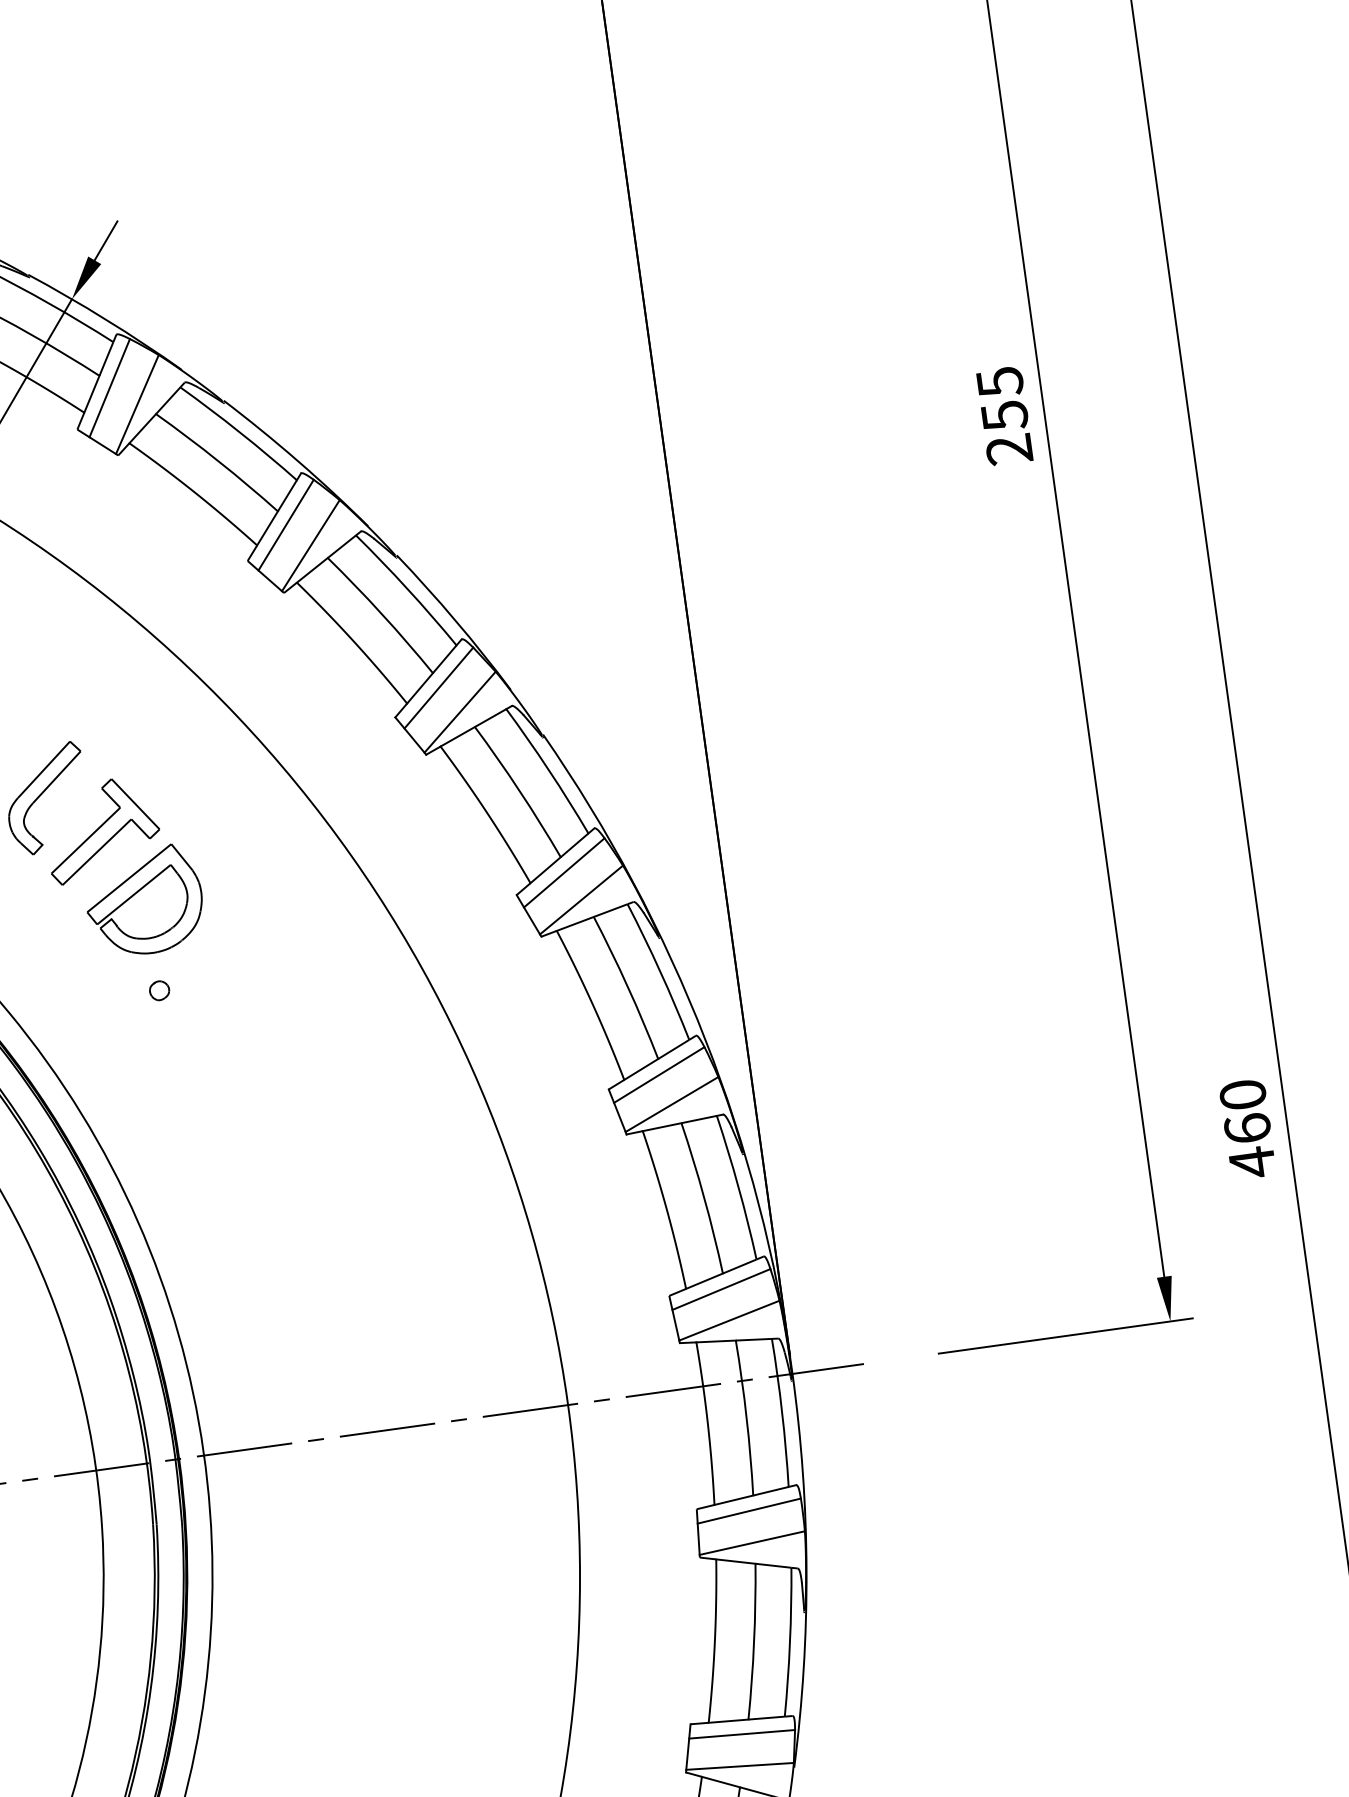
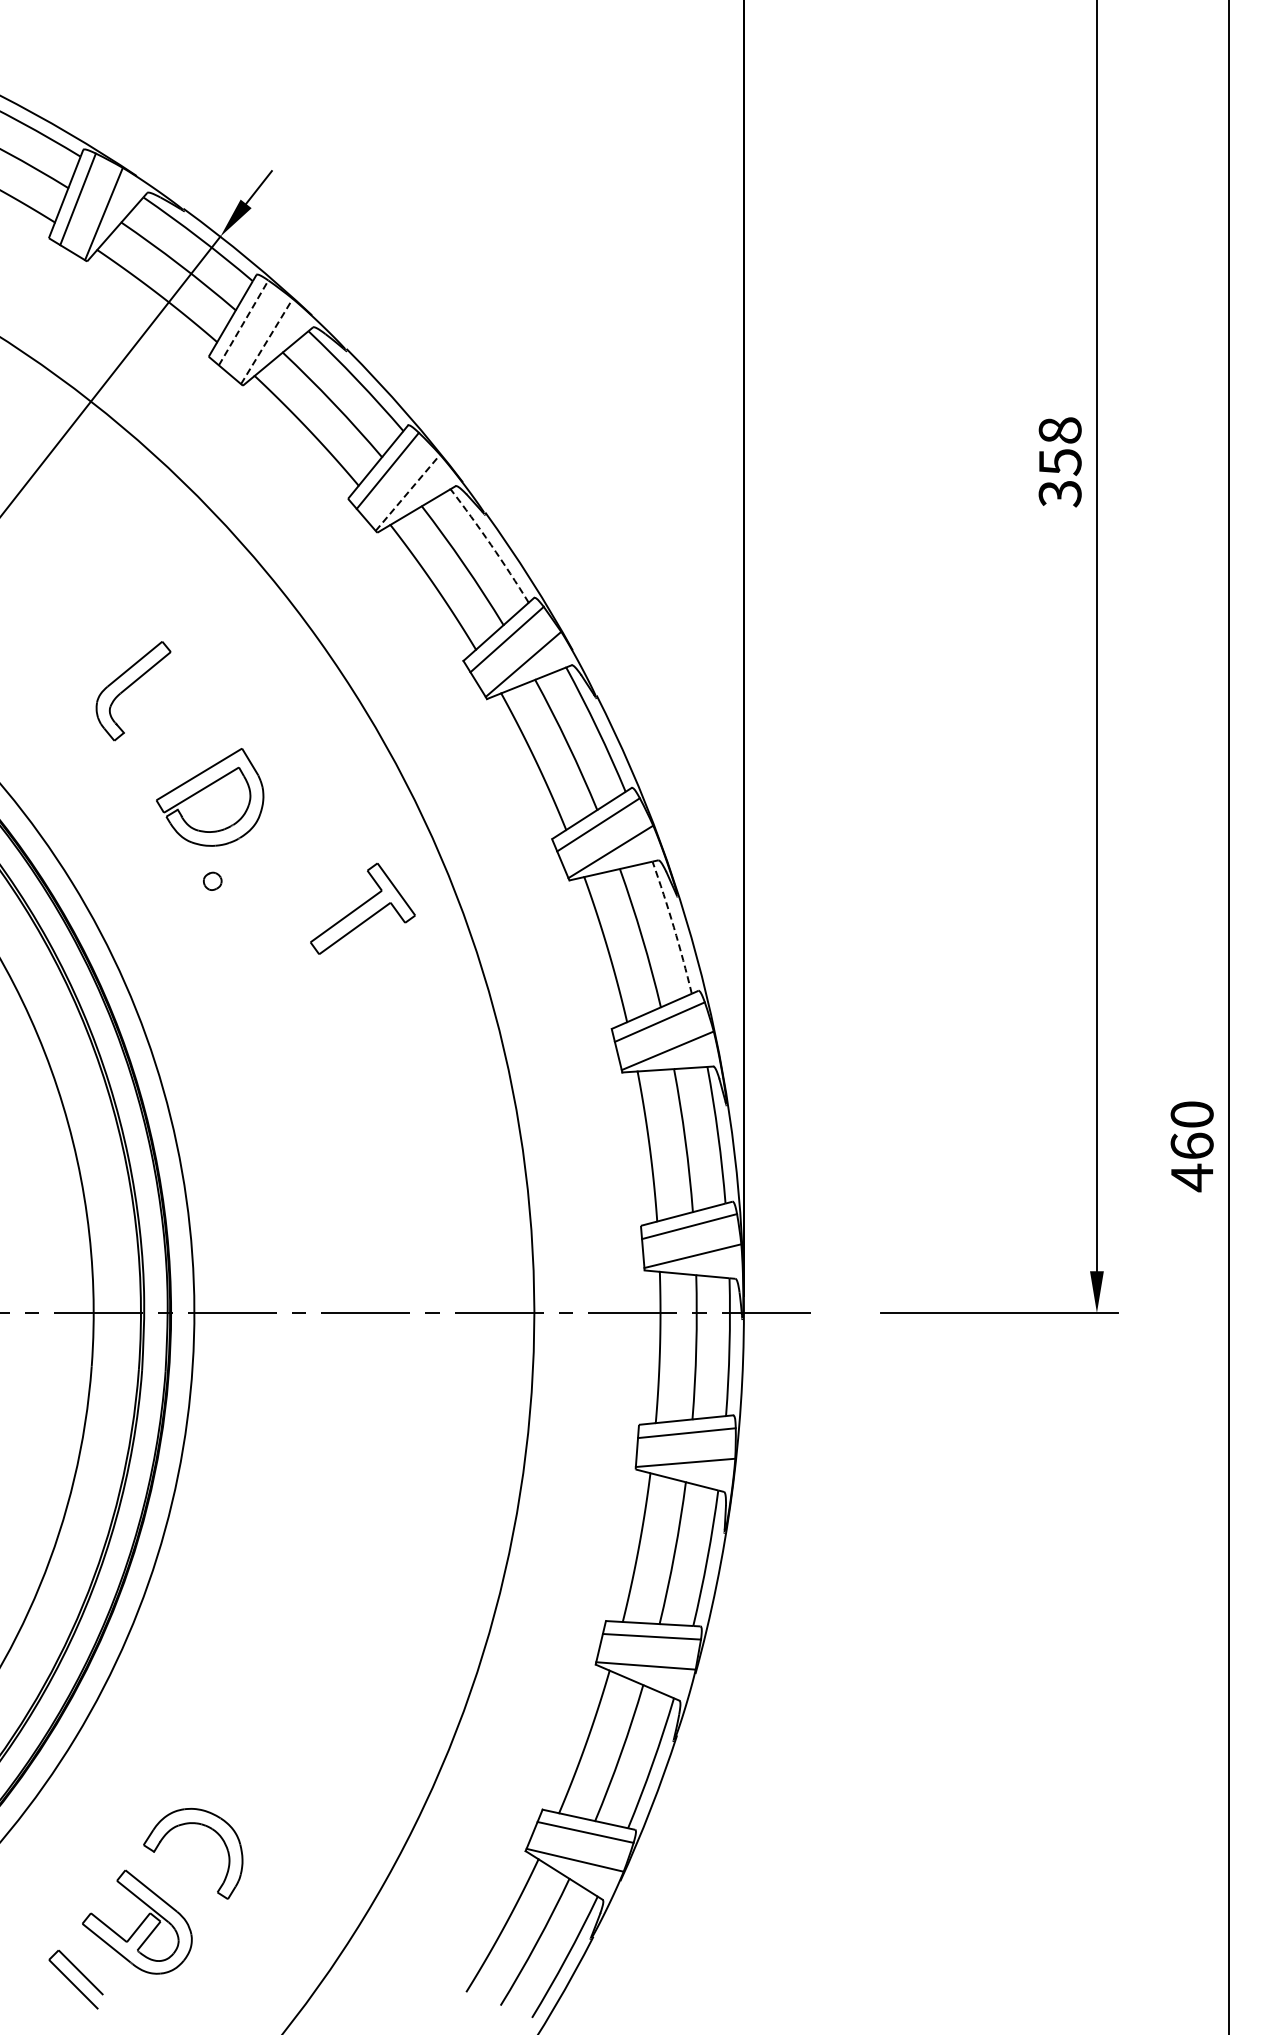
line: (109, 387) -> (243, 322), solid -> dashed
line: (136, 404) -> (266, 341), solid -> dashed
text: (1004, 416) -> (1059, 462), 255 -> 358
line: (310, 545) -> (407, 492), solid -> dashed
arc: (408, 588) -> (491, 544), solid -> dashed
part: (102, 829) -> (362, 908), moved
arc: (659, 971) -> (673, 927), solid -> dashed

